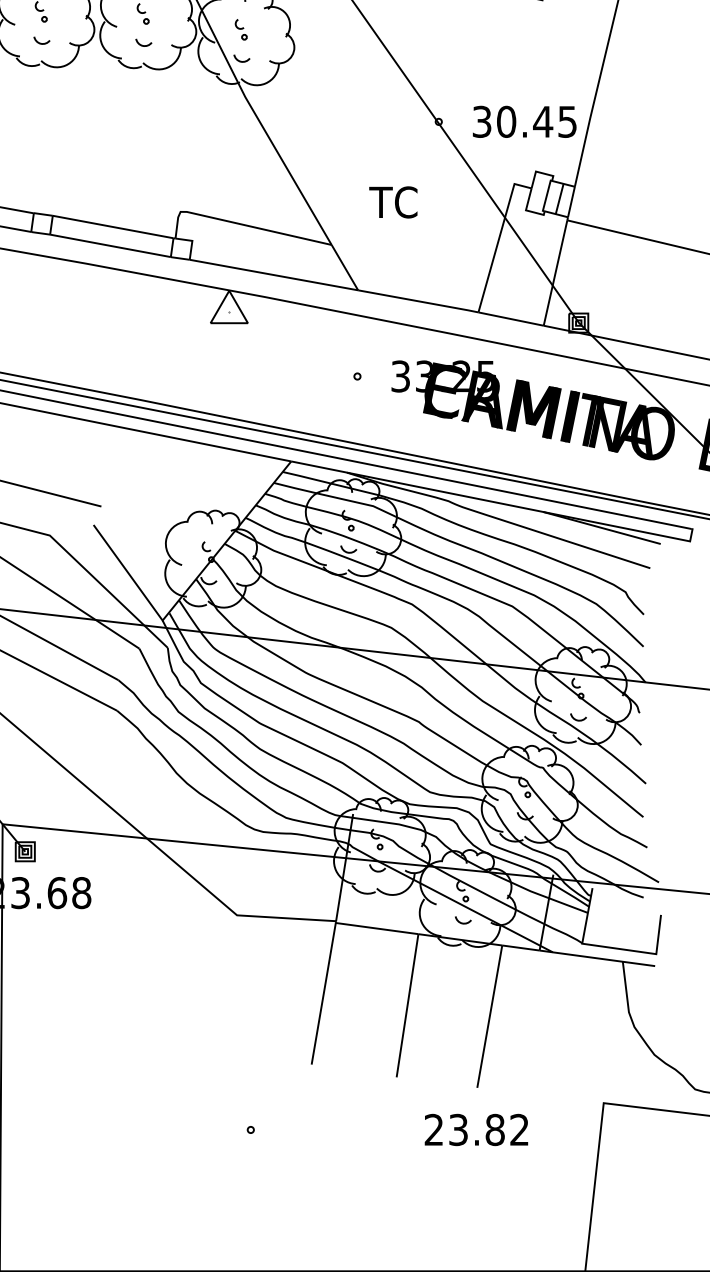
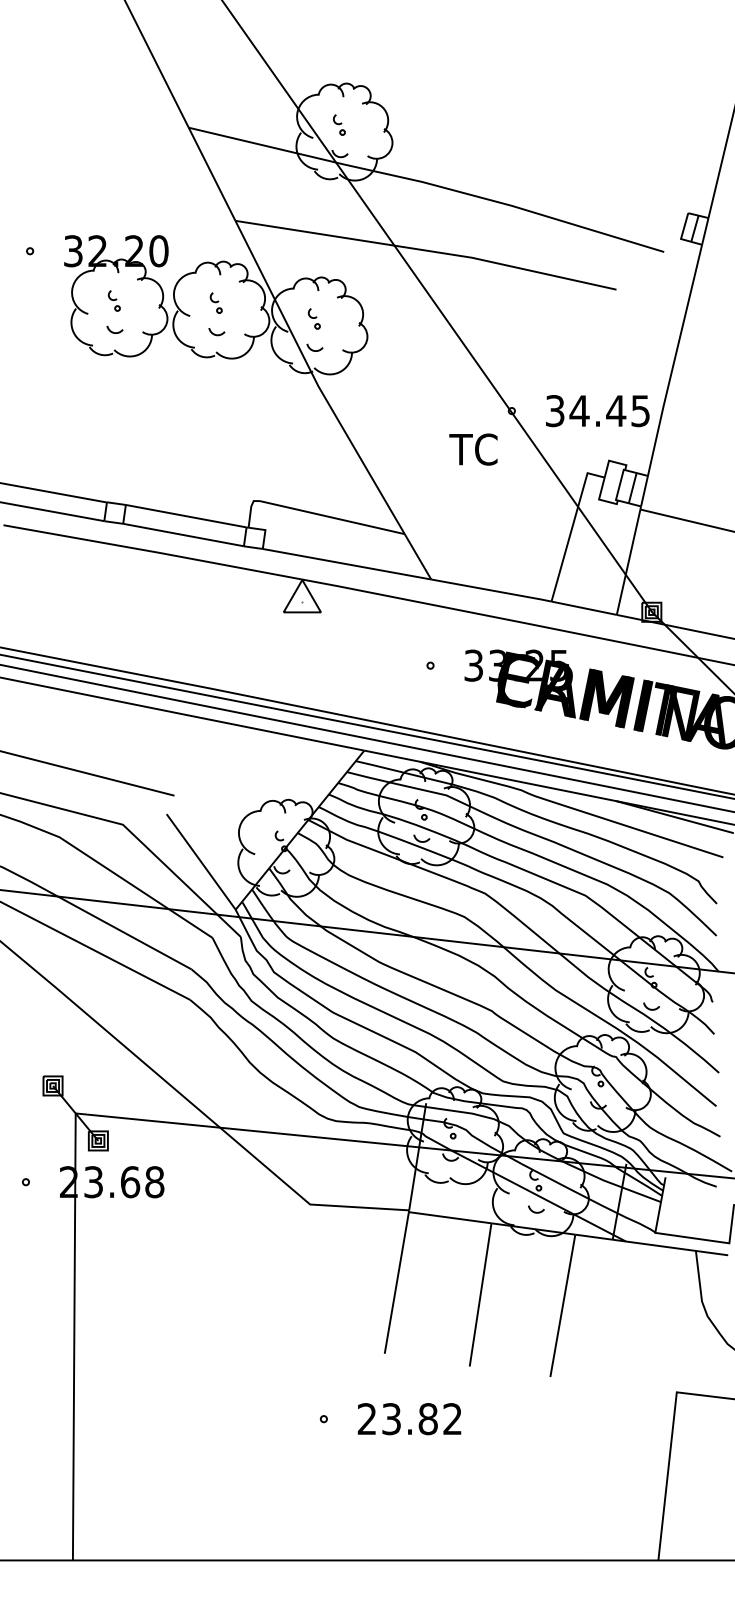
text: (506, 122) -> (579, 411), 30.45 -> 34.45
text: (393, 202) -> (473, 449), moved
text: (476, 1130) -> (409, 1419), moved

